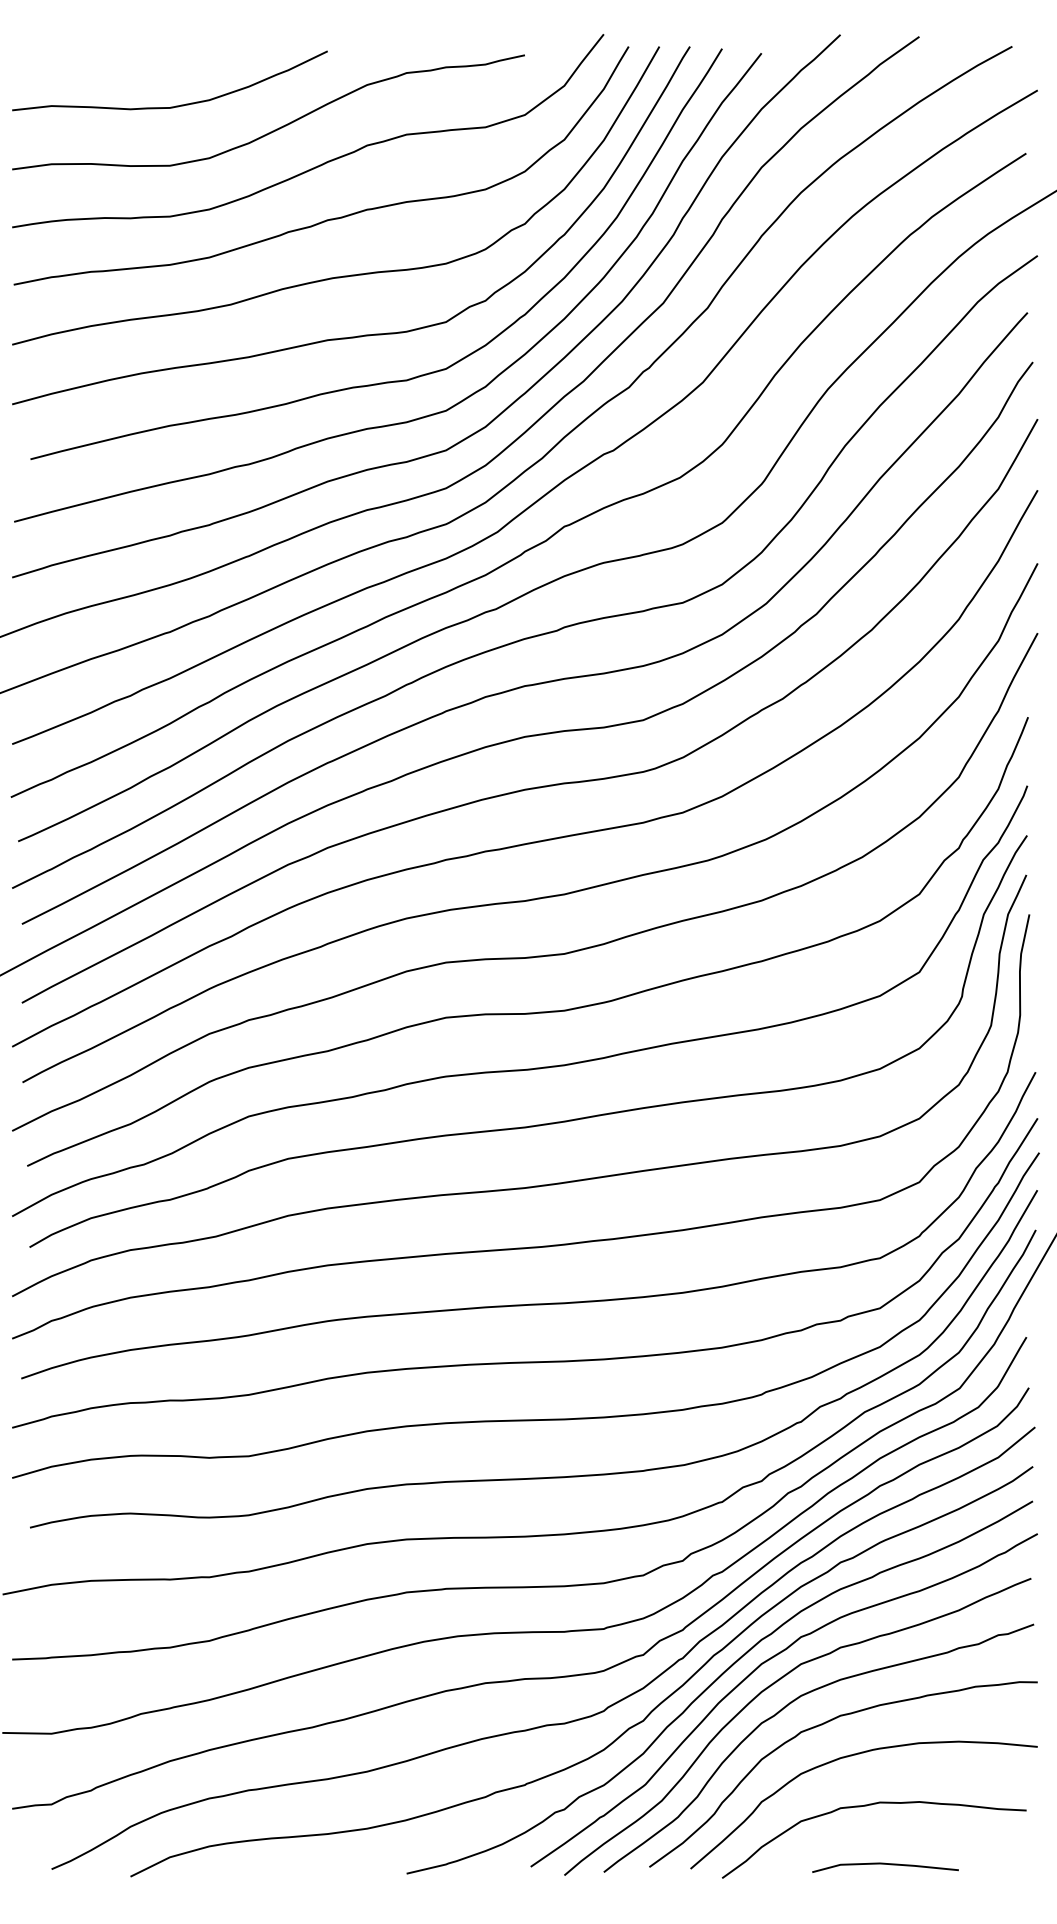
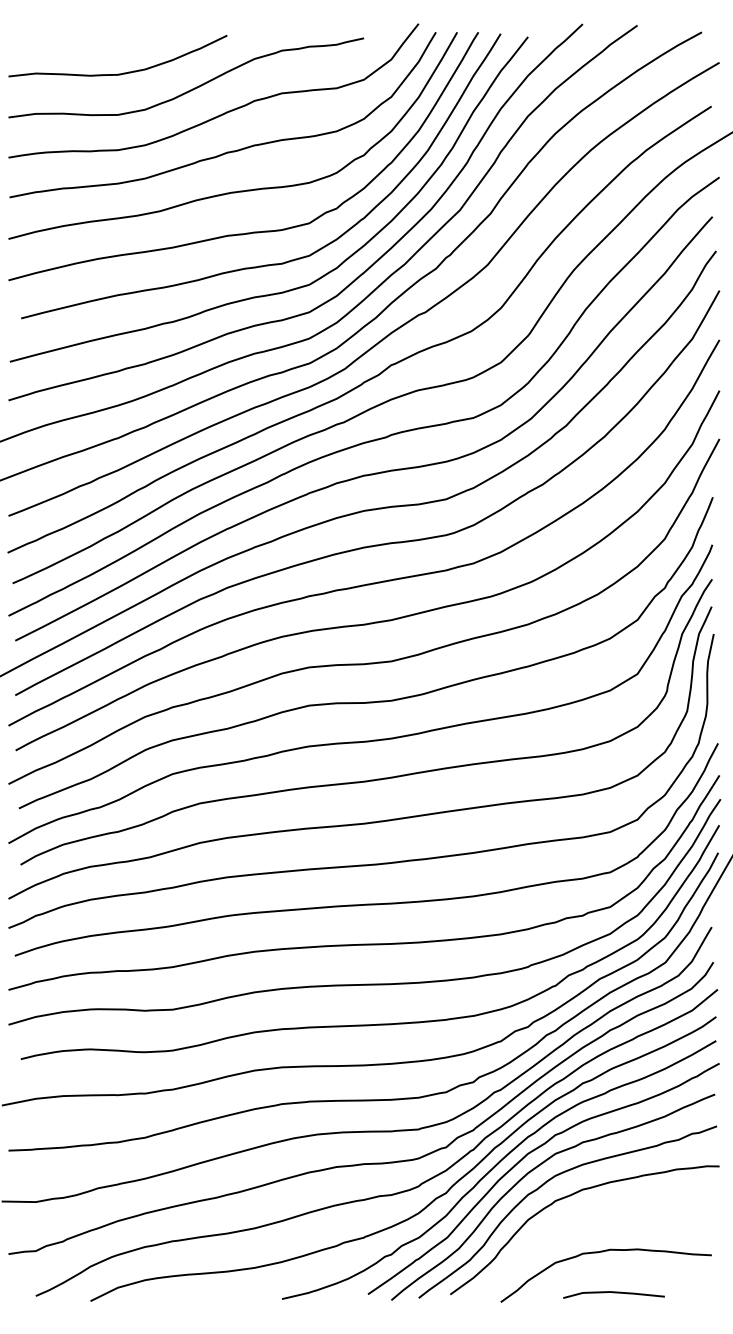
curve: (850, 1757) -> (589, 1218), removed

